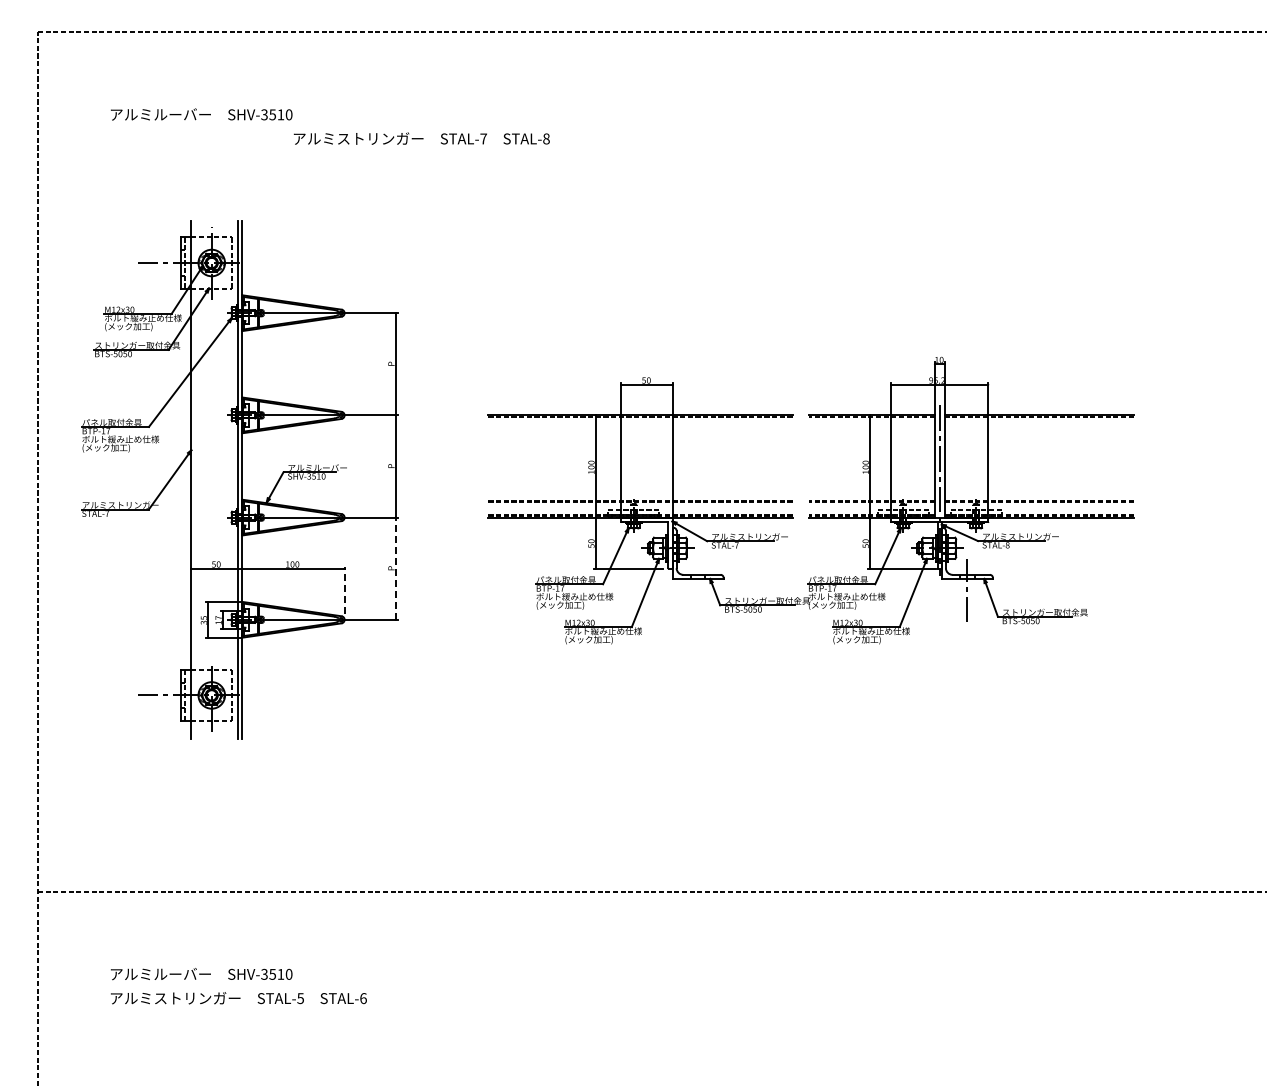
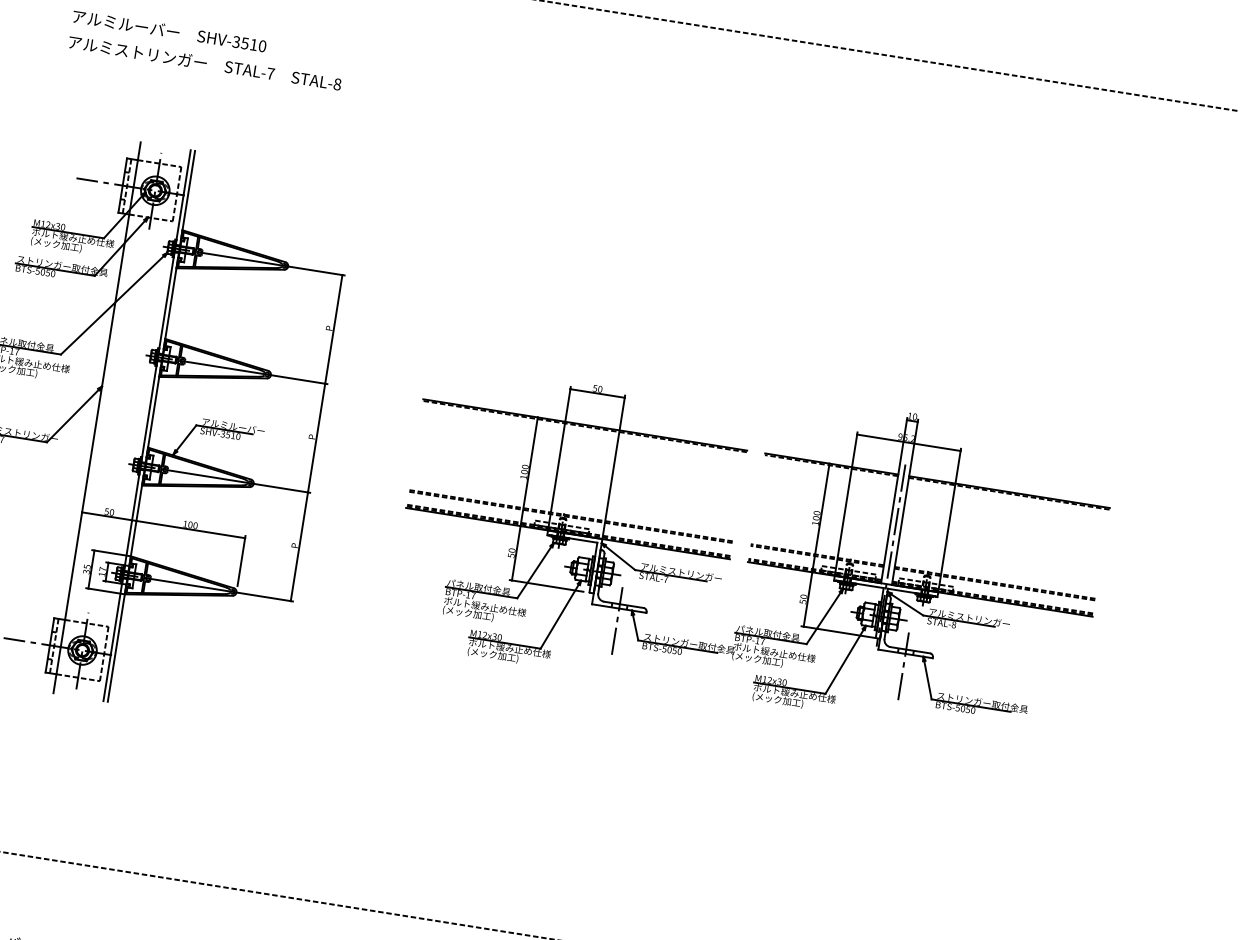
text: (421, 138) -> (204, 62), moved
line: (395, 568) -> (299, 546), dashed -> solid
line: (344, 590) -> (241, 561), dashed -> solid
line: (698, 590) -> (617, 620), added

